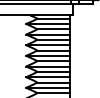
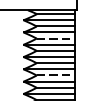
line: (53, 39) -> (55, 38), solid -> dashed
line: (53, 71) -> (55, 75), solid -> dashed

